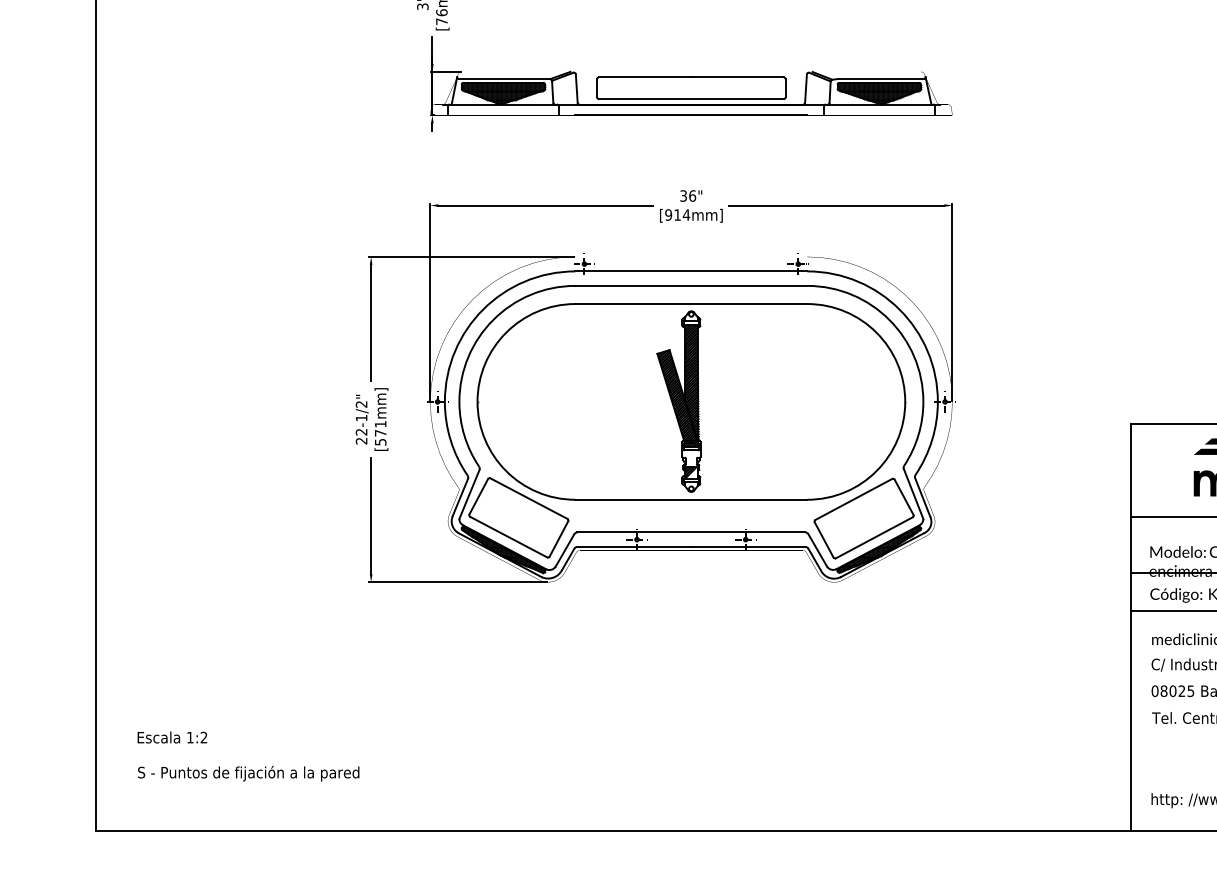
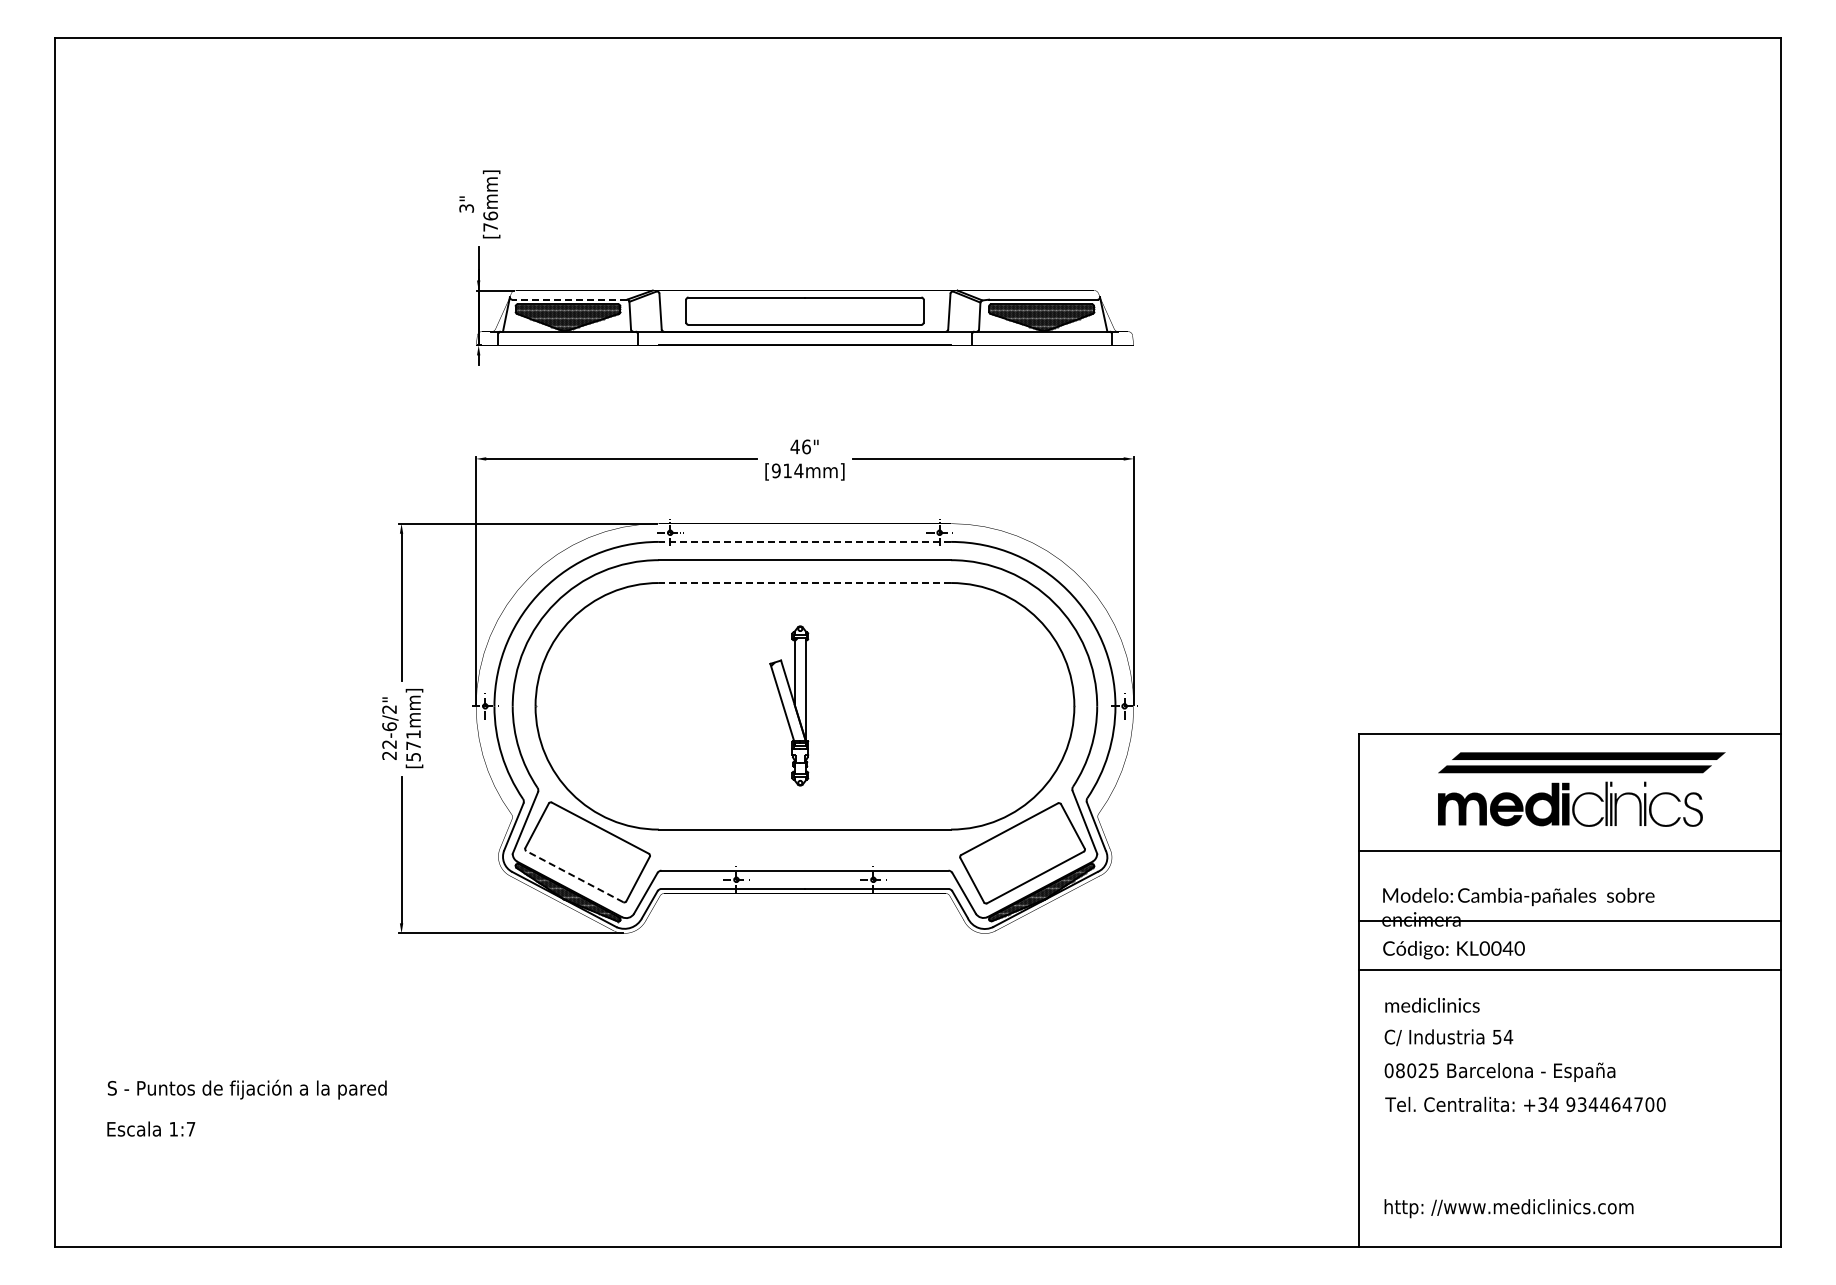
line: (504, 78) -> (569, 299), solid -> dashed
text: (683, 195) -> (794, 446), 36" -> 46"
line: (691, 271) -> (804, 541), solid -> dashed
line: (691, 304) -> (804, 583), solid -> dashed
part: (679, 401) -> (789, 705), size x0.7
text: (361, 417) -> (389, 726), 22-1/2" -> 22-6/2"
line: (508, 537) -> (574, 876), solid -> dashed
text: (203, 737) -> (190, 1128), 1:2 -> 1:7
text: (248, 773) -> (247, 1089), moved

